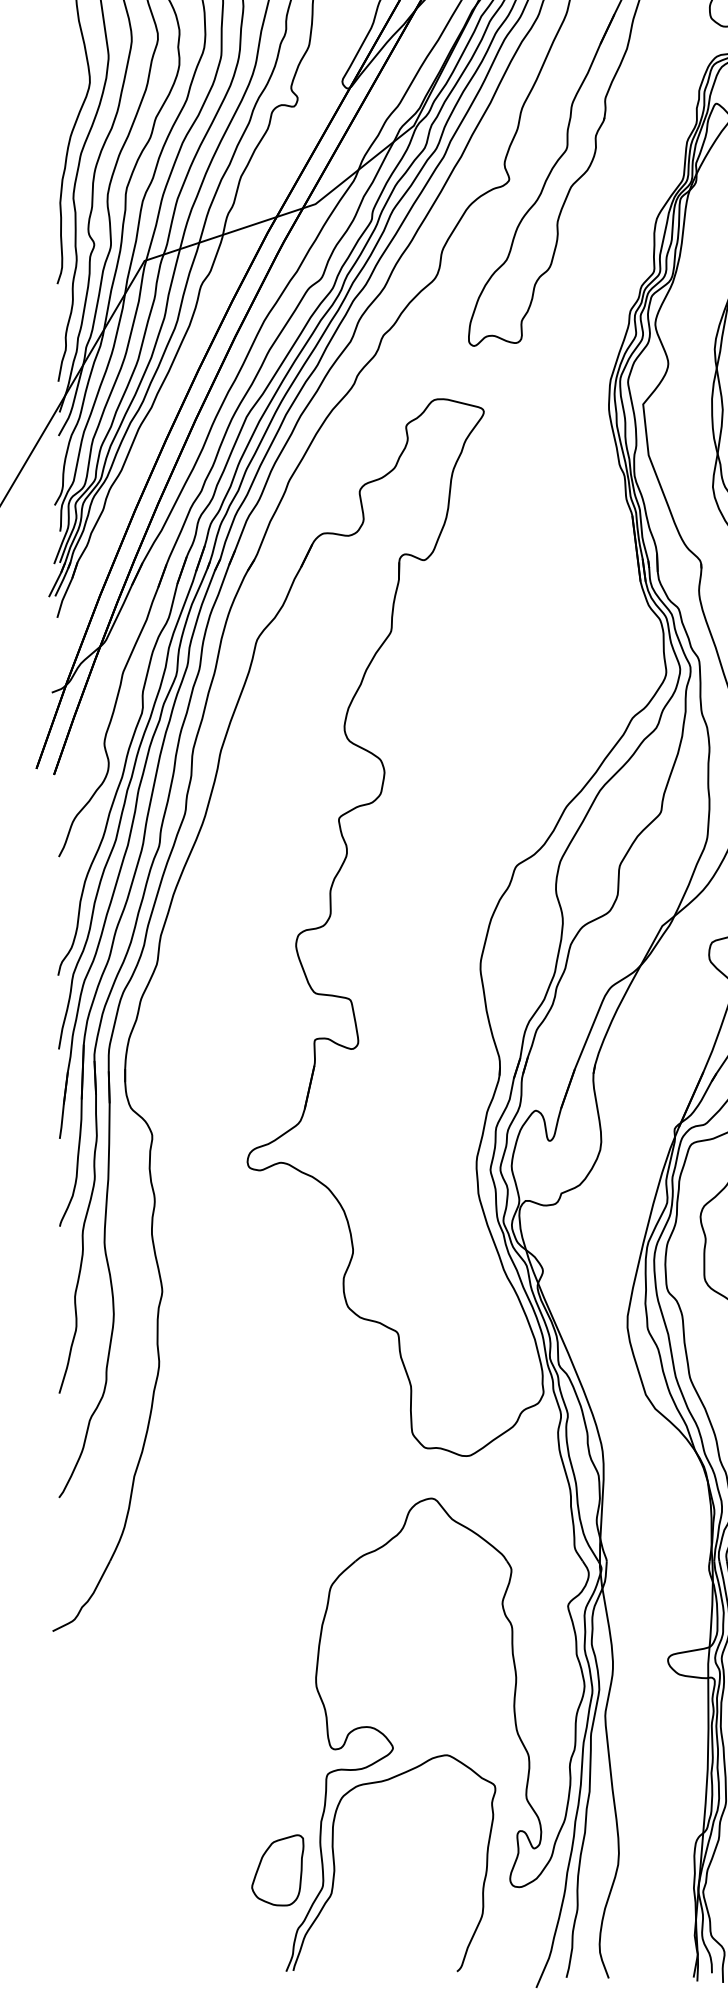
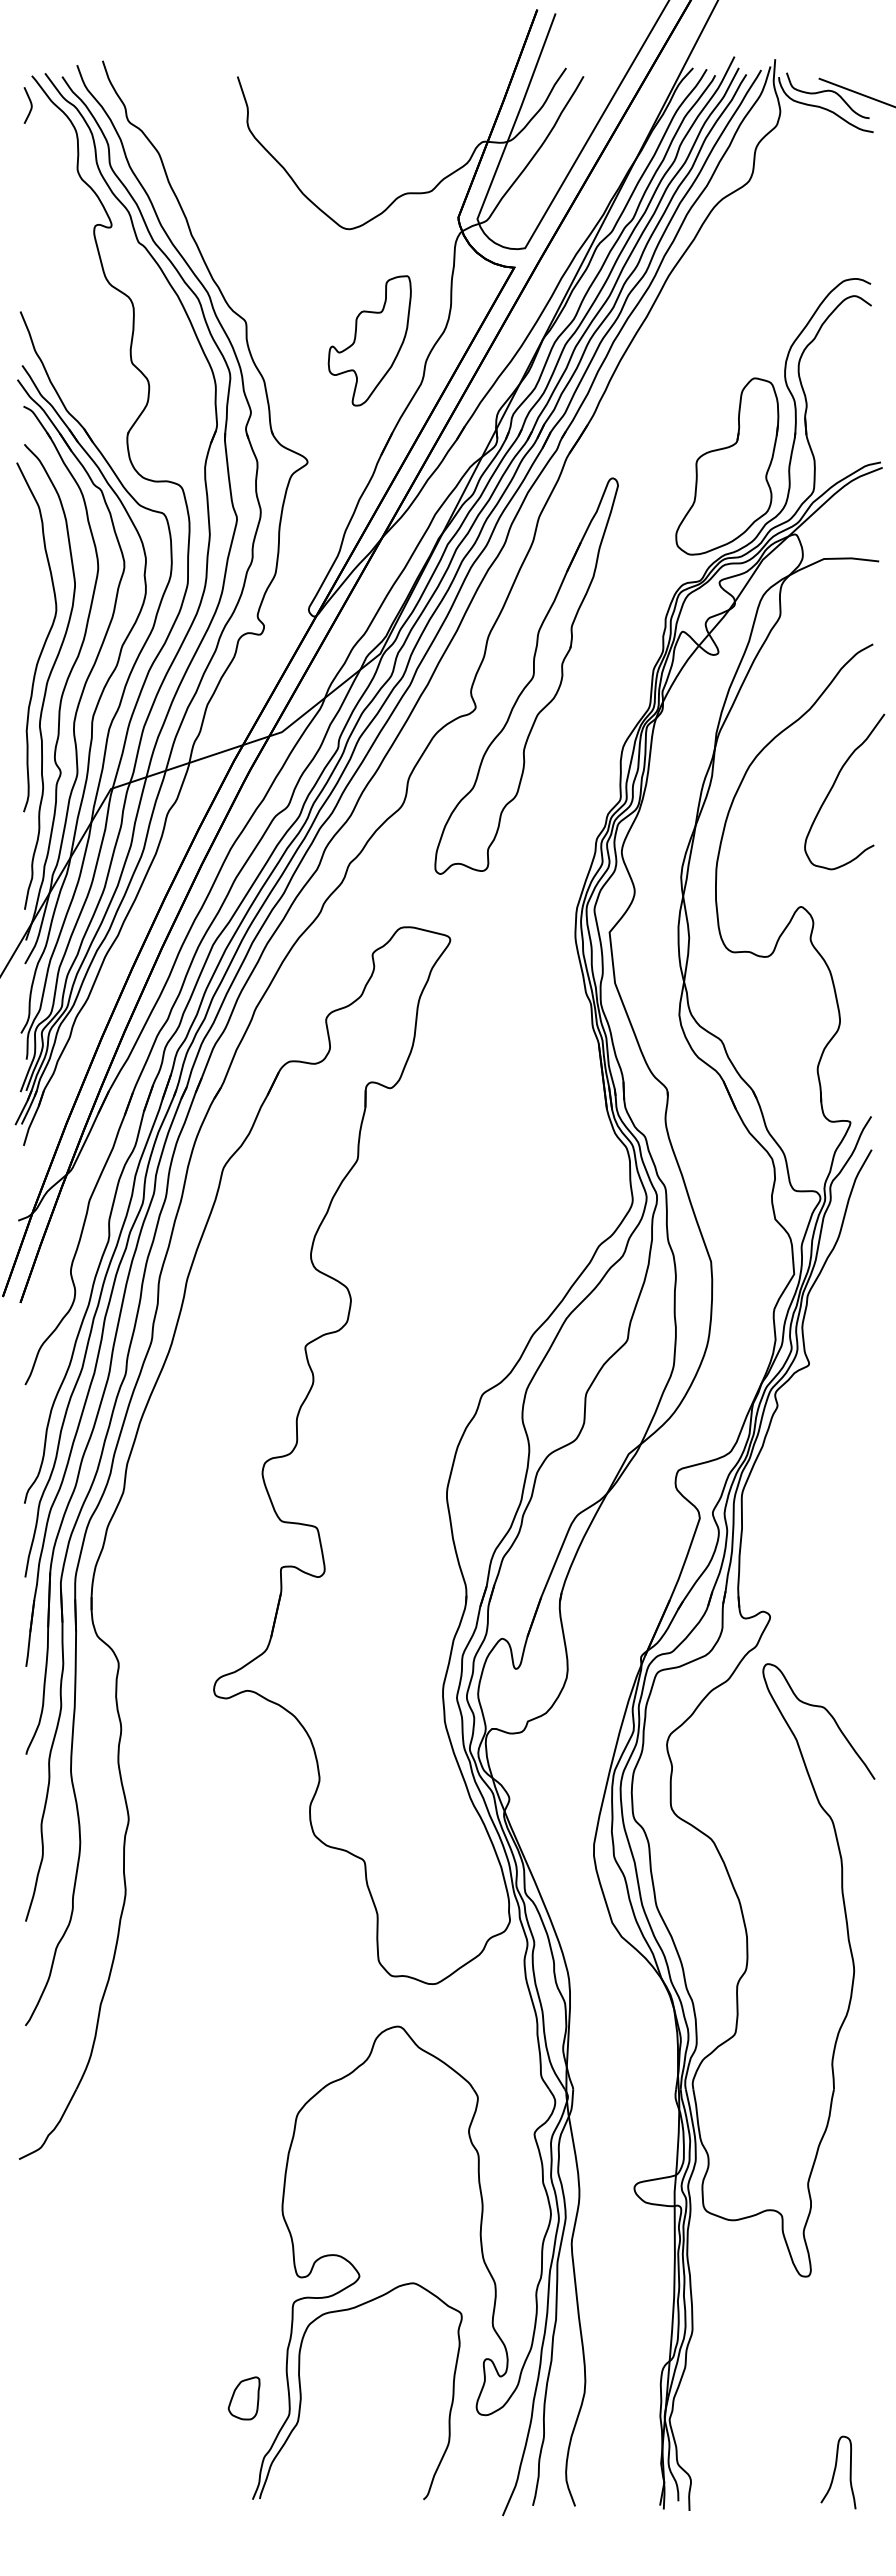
part: (277, 1870) -> (243, 2398), size x0.6

